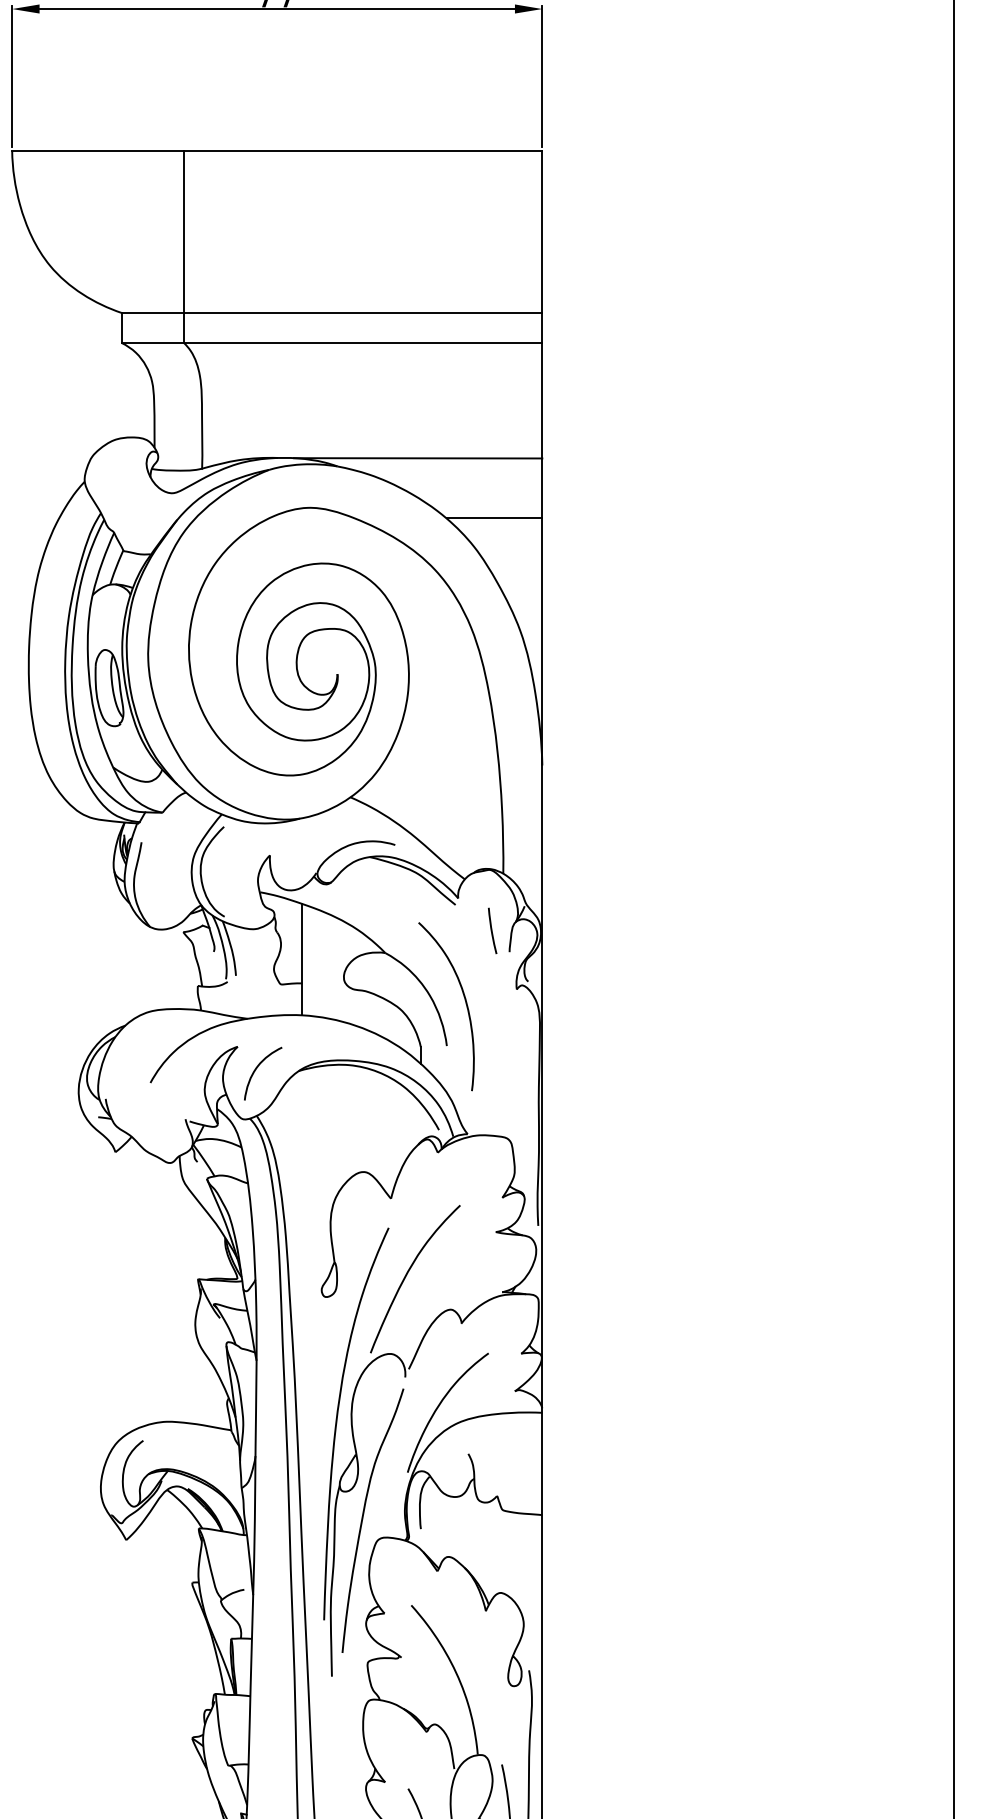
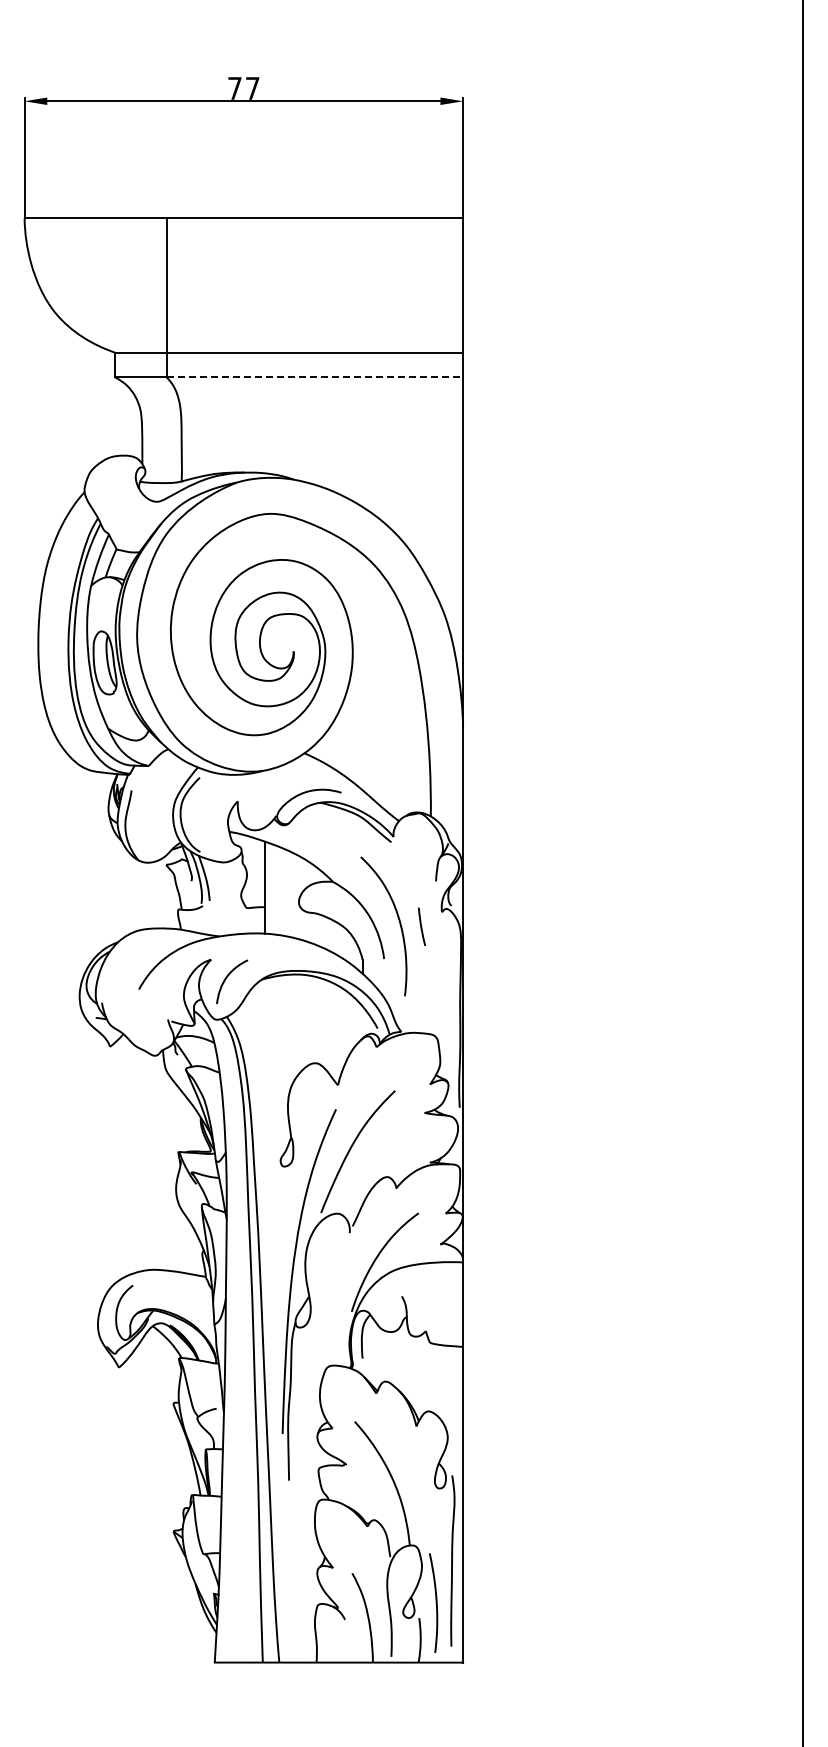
line: (363, 342) -> (315, 377), solid -> dashed
line: (418, 457) -> (360, 472), removed
line: (494, 518) -> (423, 522), removed
line: (492, 930) -> (421, 926), moved
curve: (363, 1519) -> (315, 1350), removed

